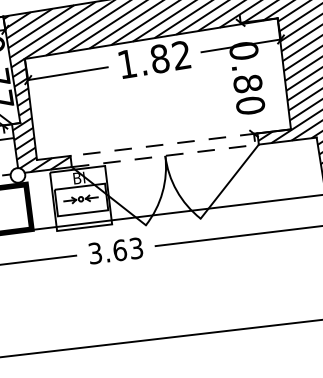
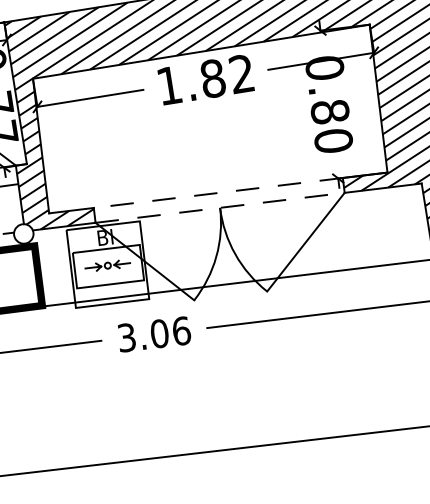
text: (128, 248) -> (171, 331), 3.63 -> 3.06

